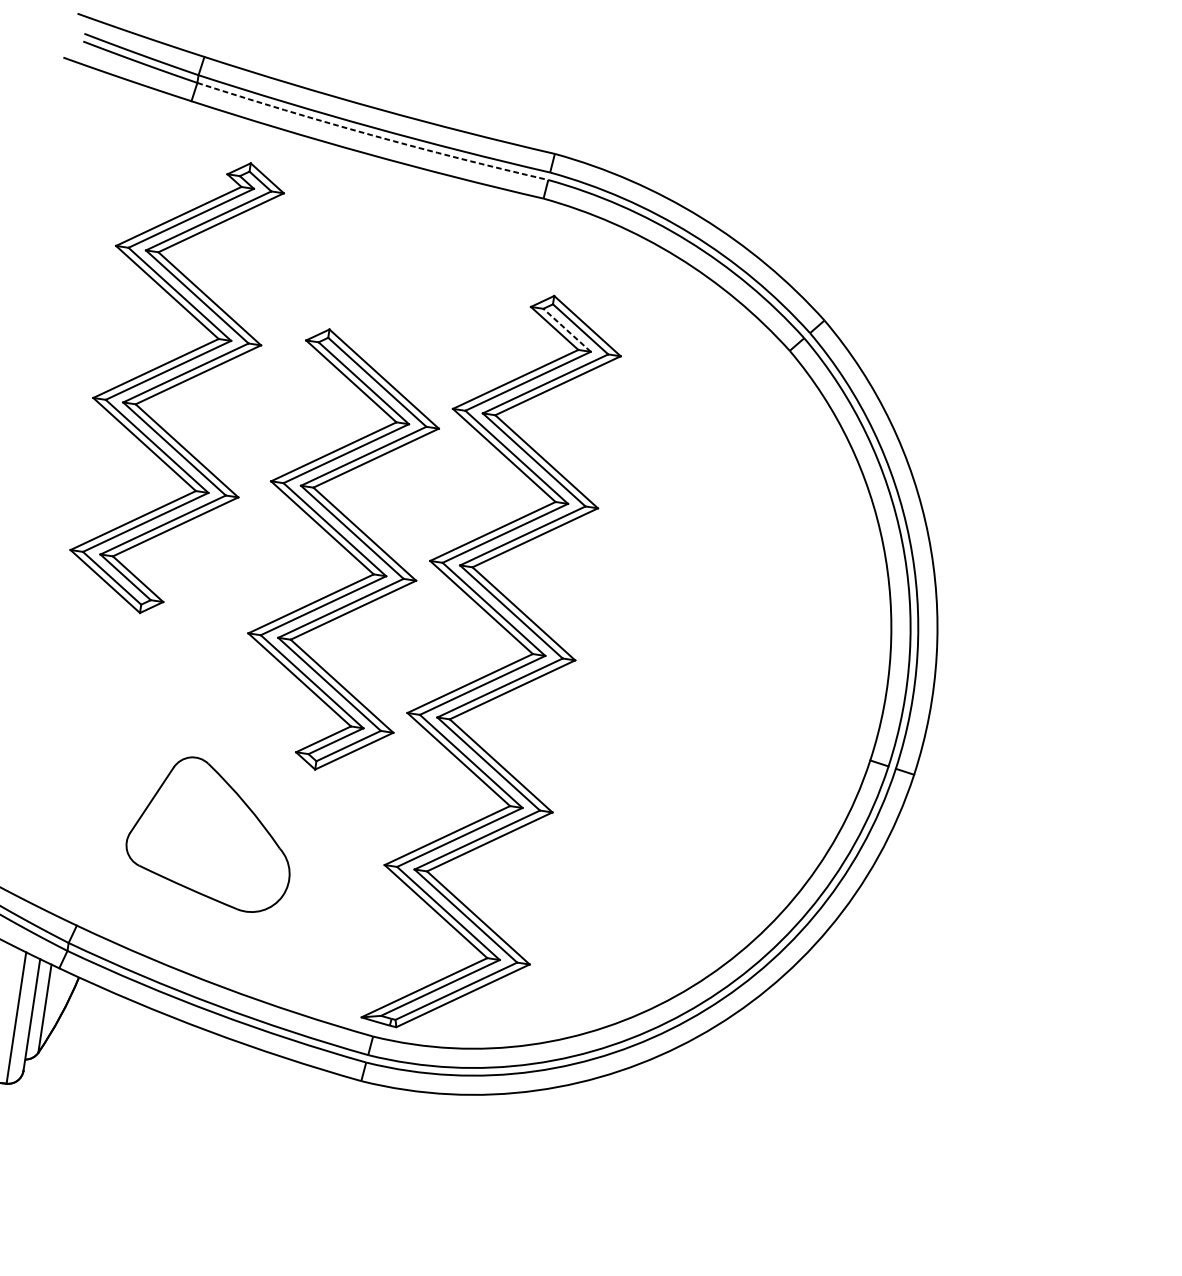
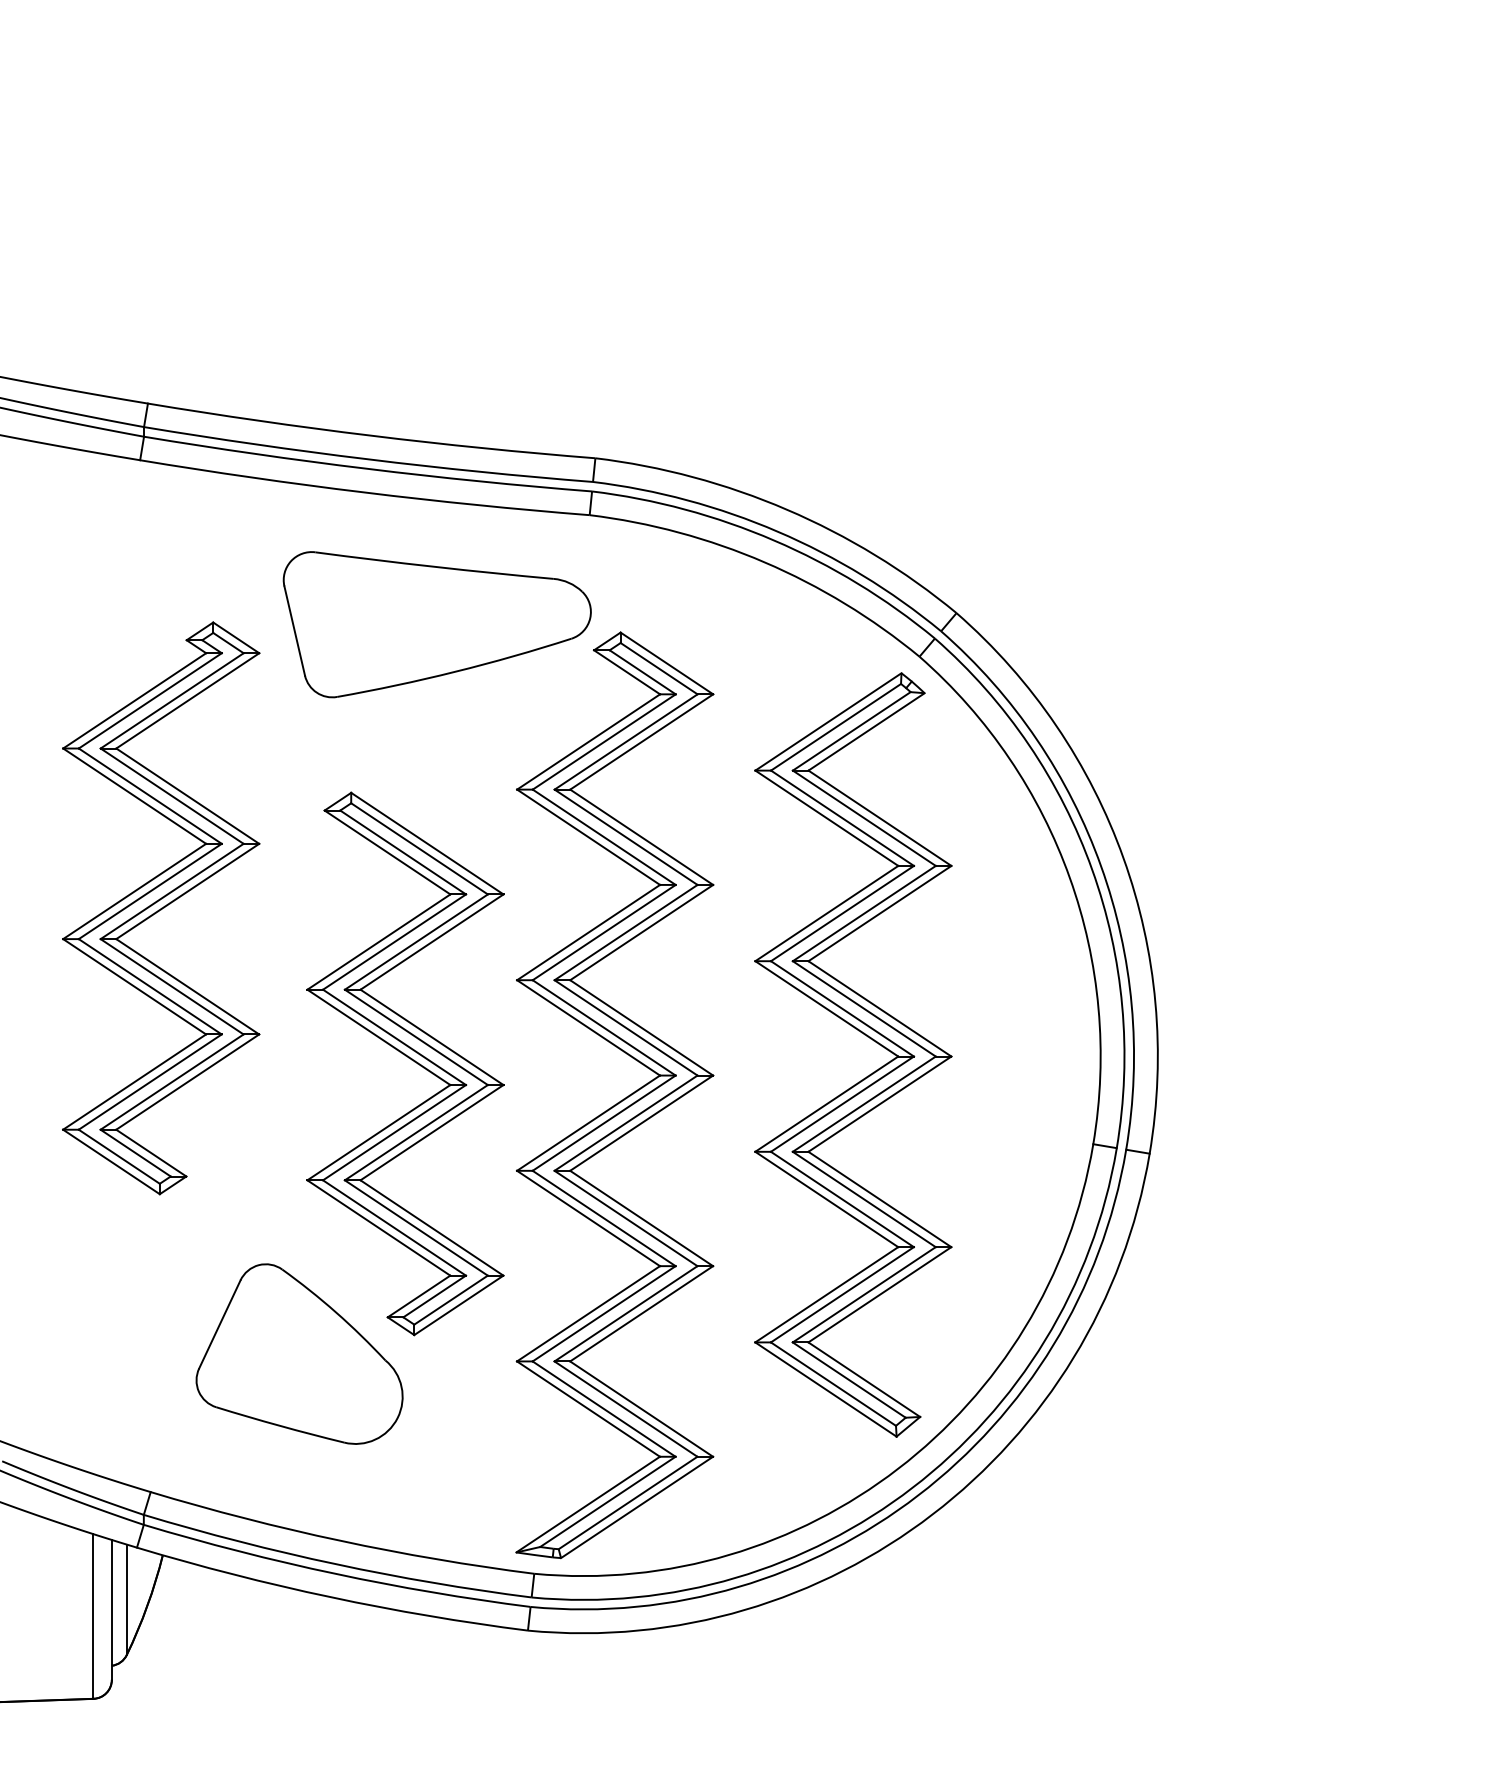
arc: (371, 134) -> (367, 468), dashed -> solid
part: (408, 267) -> (436, 624), added
line: (566, 330) -> (642, 672), dashed -> solid
part: (175, 385) -> (161, 908), moved
part: (340, 551) -> (405, 1063), moved
part: (700, 646) -> (864, 1035), added

